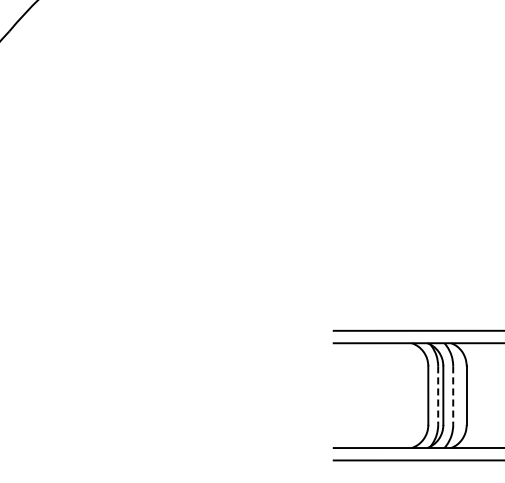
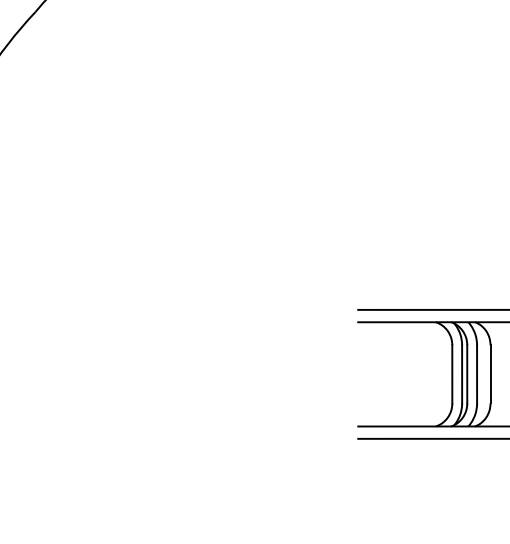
line: (438, 395) -> (462, 374), dashed -> solid
line: (453, 395) -> (477, 374), dashed -> solid

